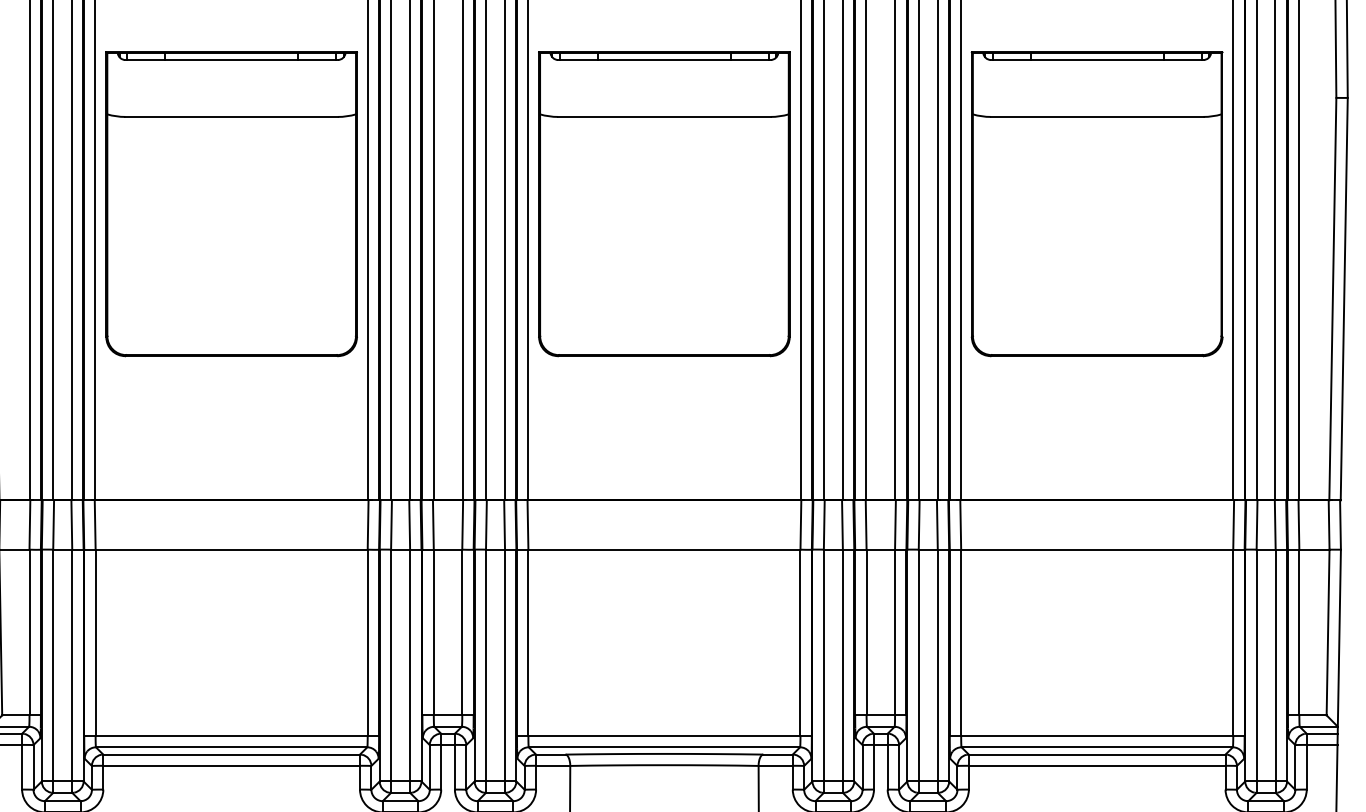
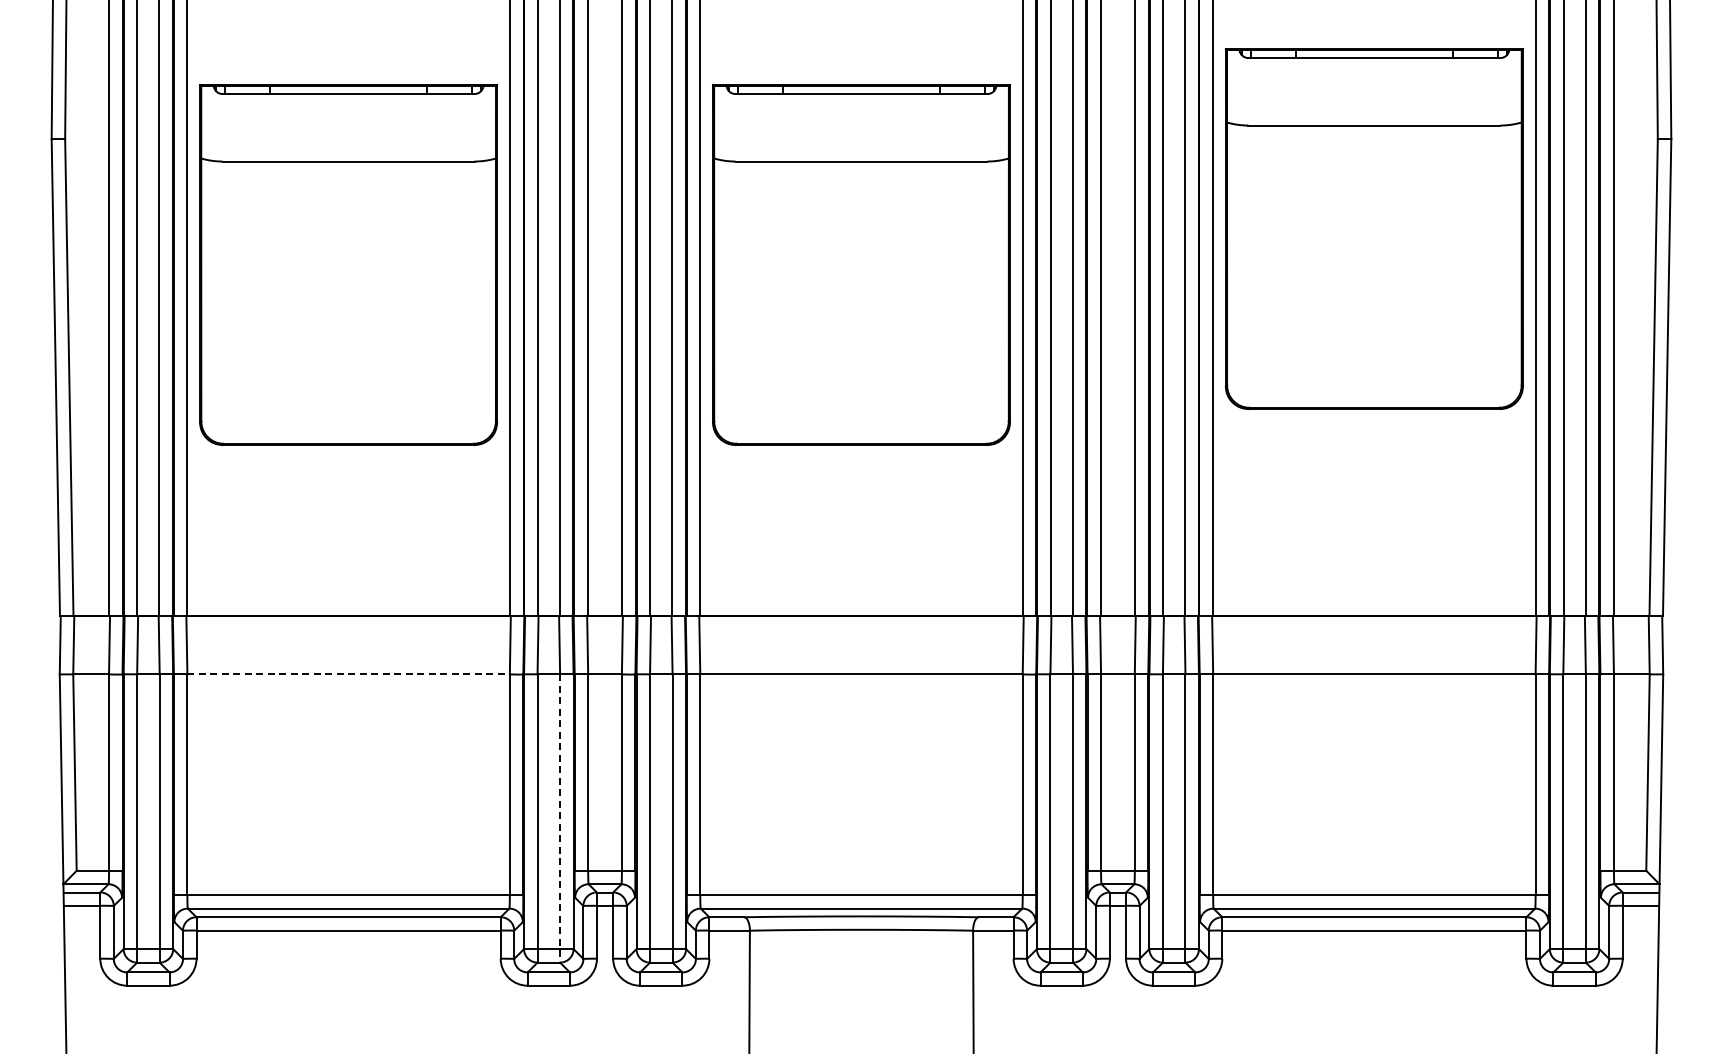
part: (1096, 203) -> (1373, 228), moved
line: (232, 549) -> (349, 674), solid -> dashed
line: (410, 672) -> (560, 819), solid -> dashed

